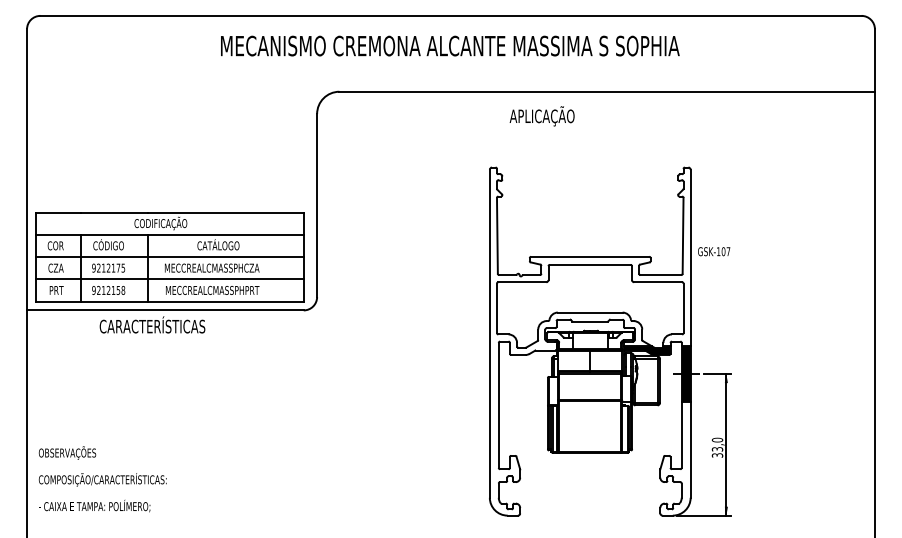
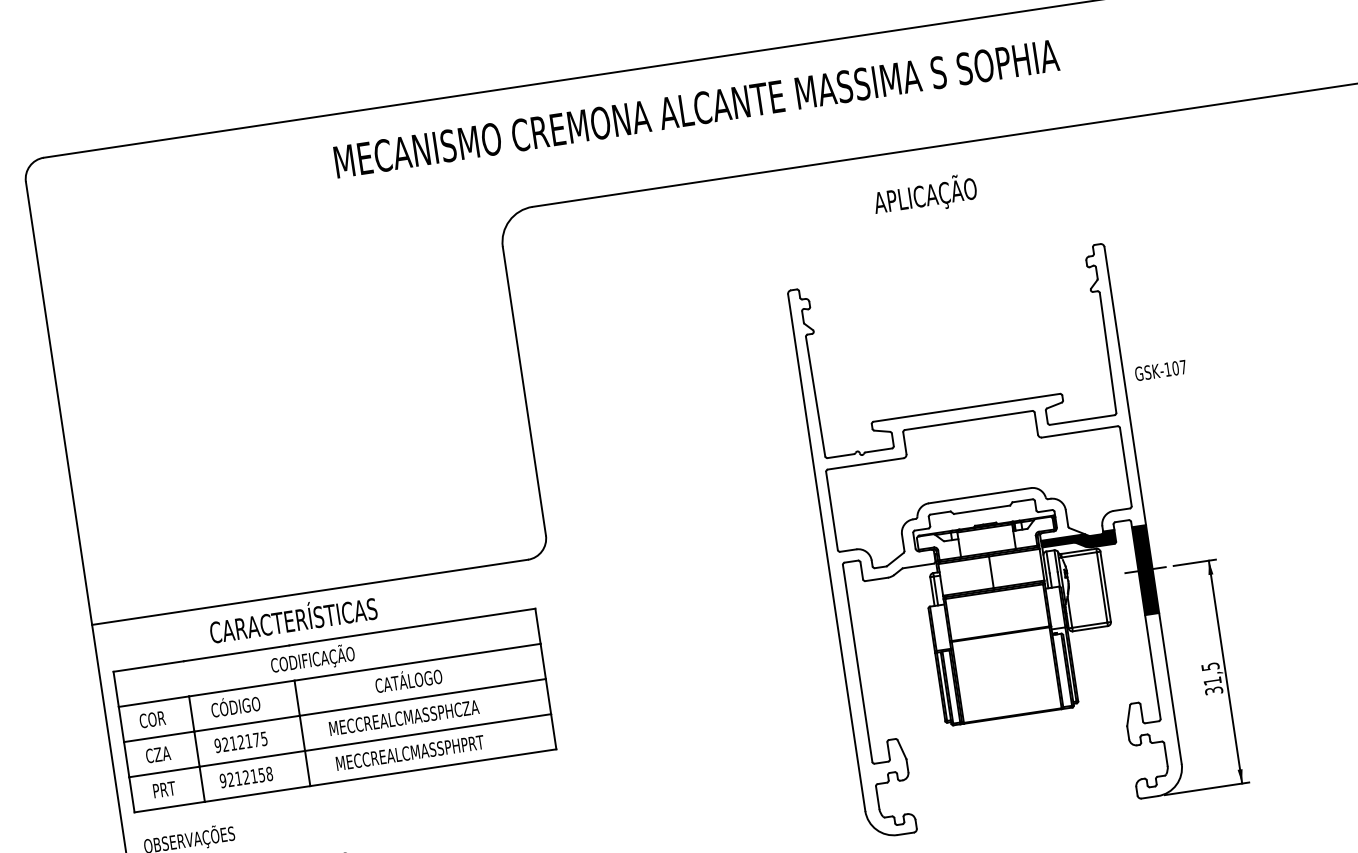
text: (541, 116) -> (924, 196), moved
part: (169, 257) -> (334, 711), moved
text: (717, 444) -> (1211, 673), 33,0 -> 31,5

